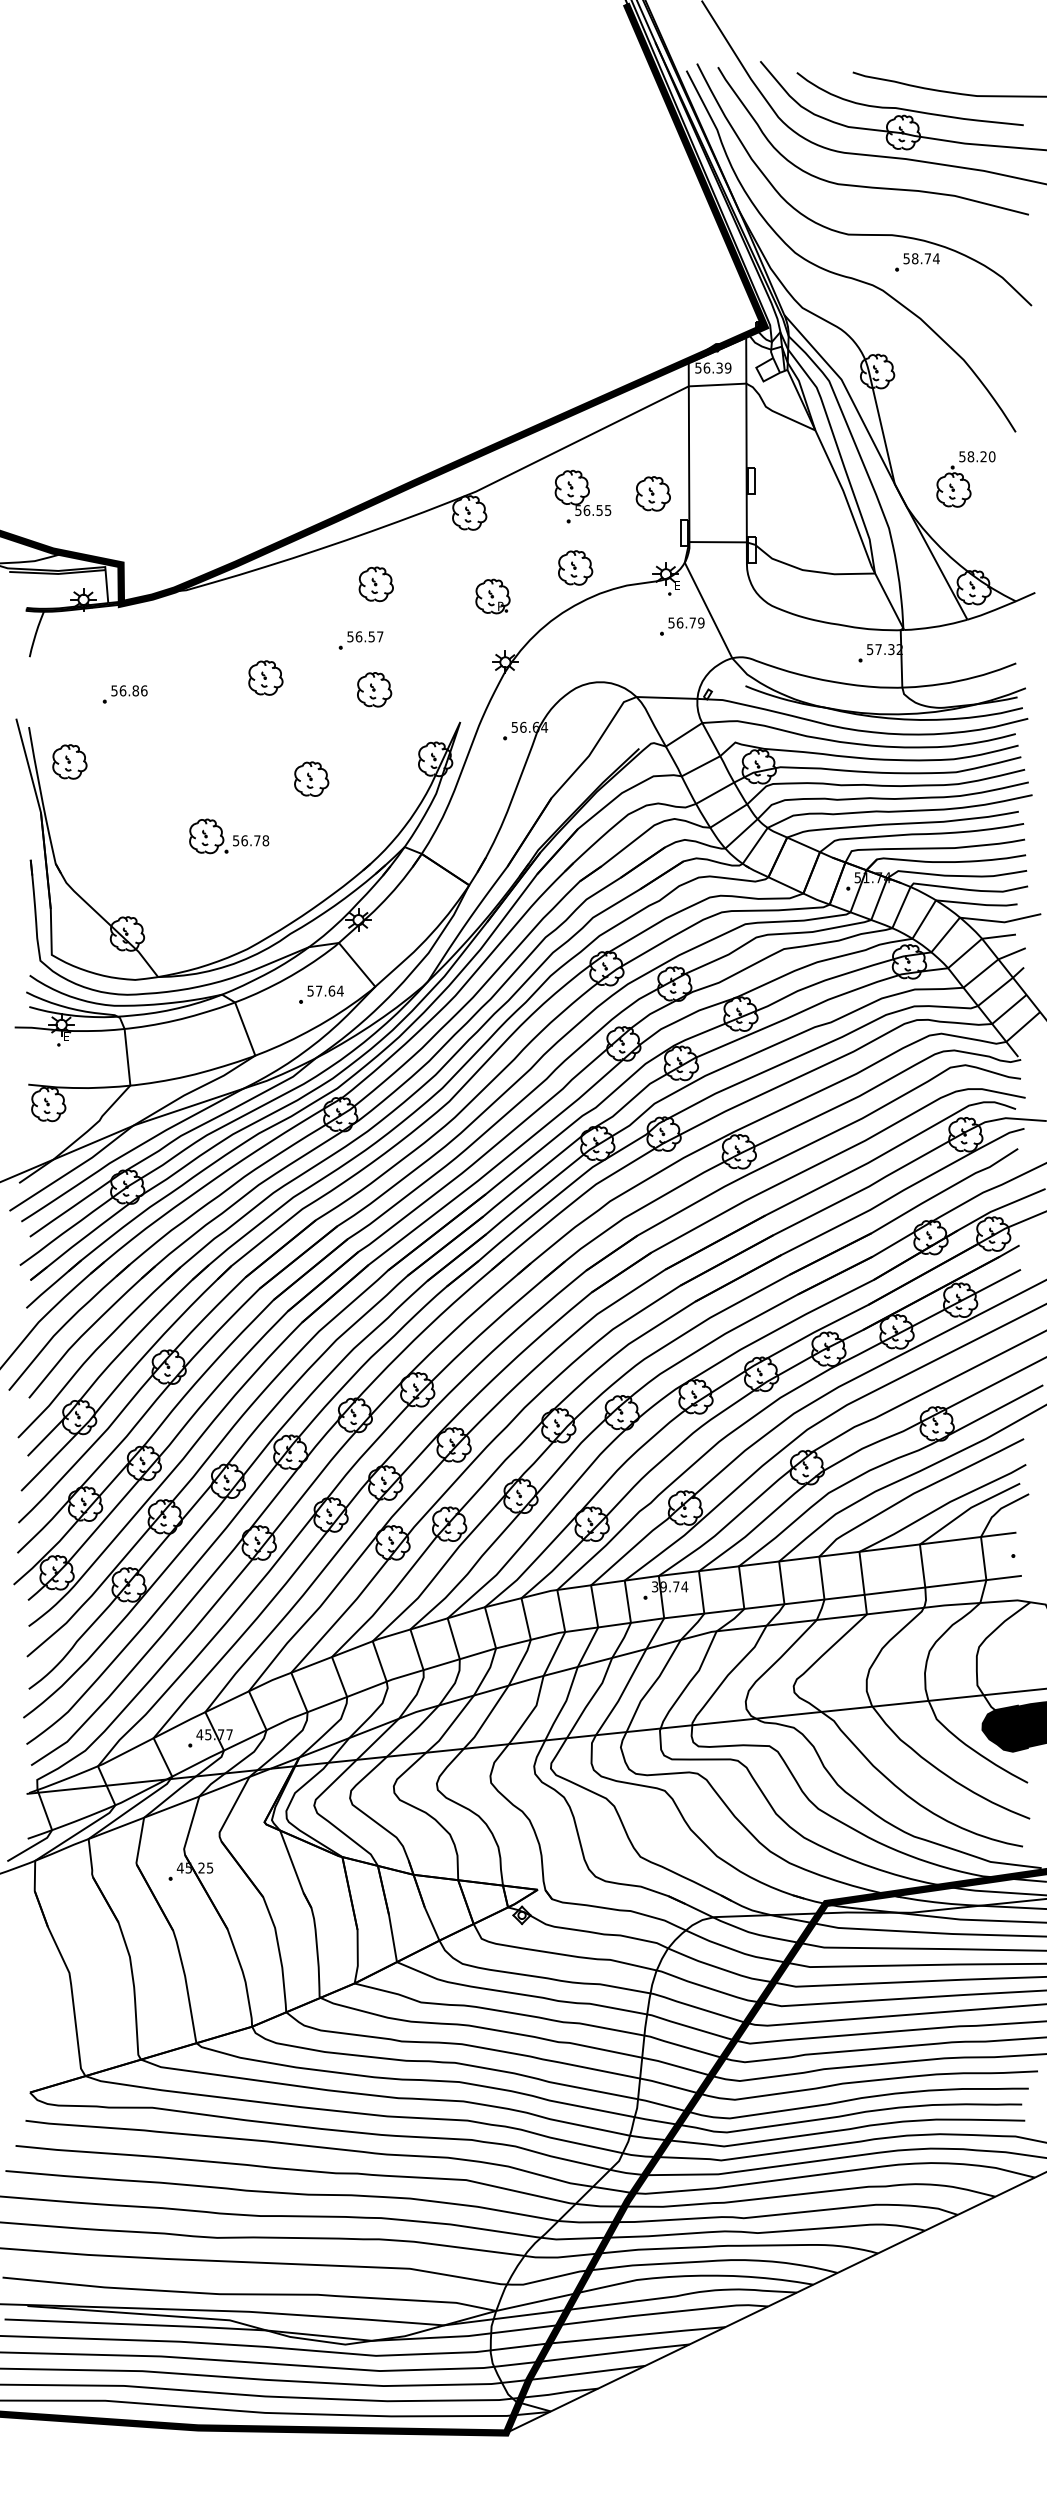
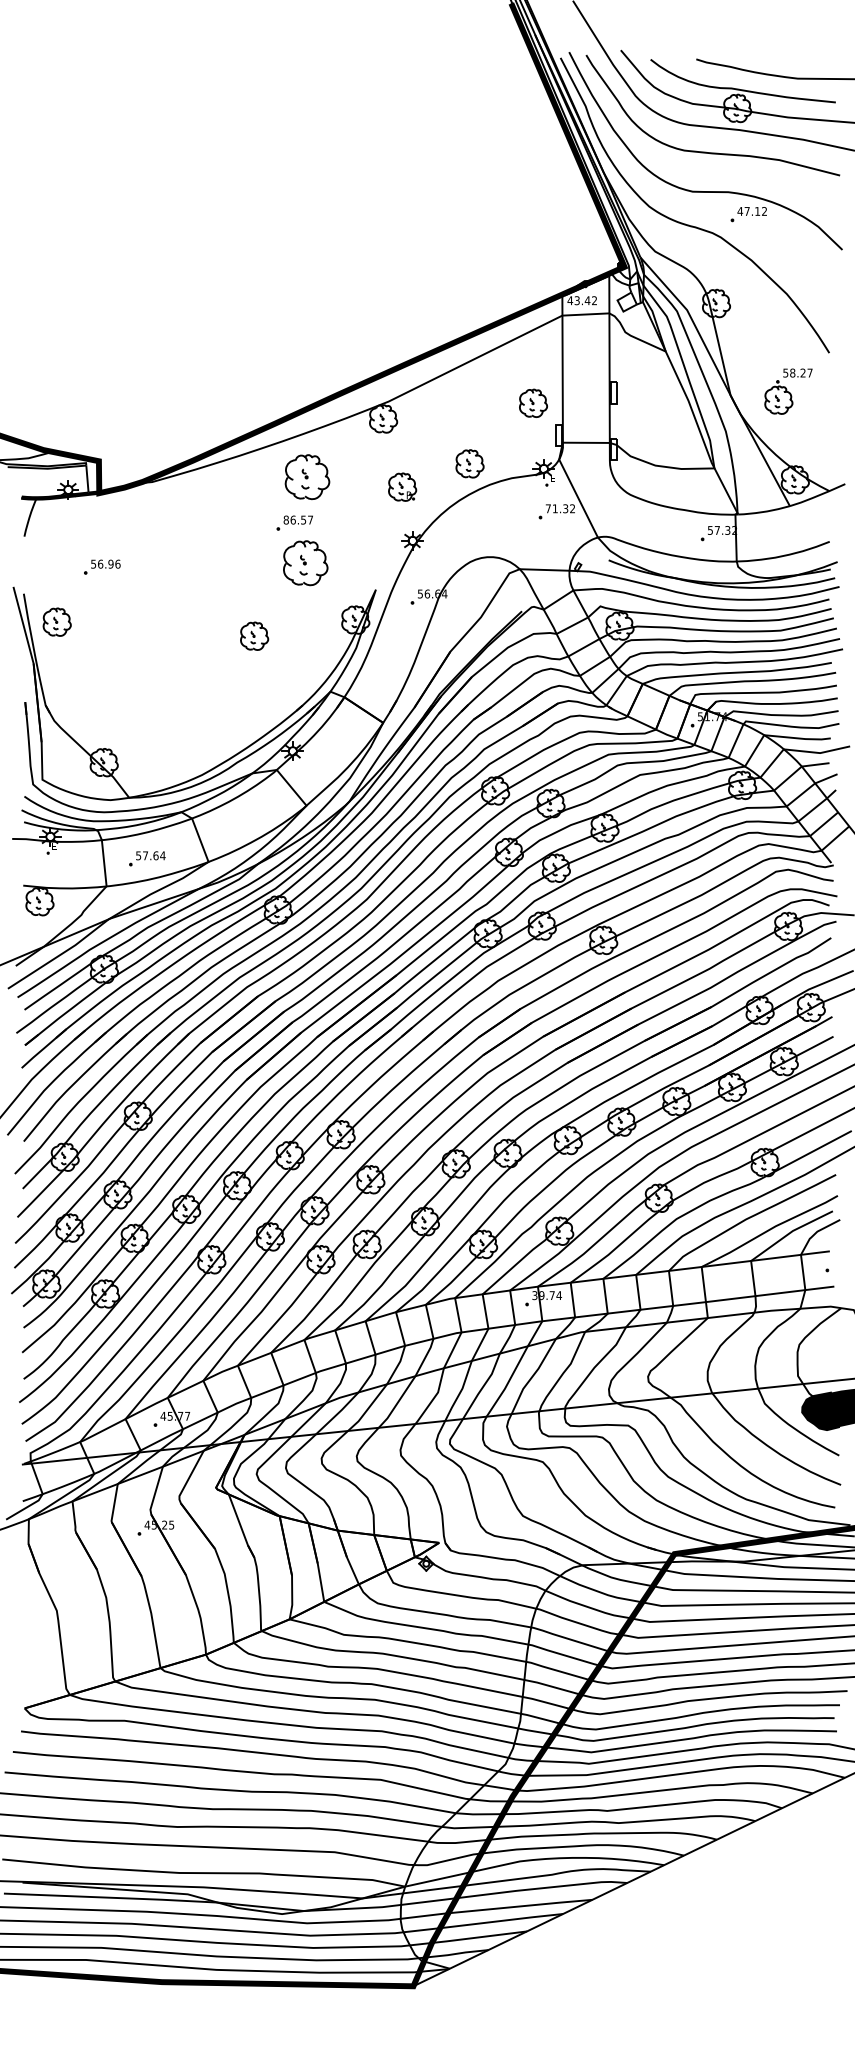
text: (921, 258) -> (752, 211), 58.74 -> 47.12
text: (712, 367) -> (581, 300), 56.39 -> 43.42
text: (991, 456) -> (809, 372), 58.20 -> 58.27
part: (582, 496) -> (475, 405), removed
part: (375, 584) -> (306, 477), size x1.6
text: (686, 622) -> (560, 508), 56.79 -> 71.32
text: (350, 636) -> (286, 519), 56.57 -> 86.57
part: (265, 677) -> (216, 553), removed
part: (374, 689) -> (305, 563), size x1.6
text: (135, 690) -> (110, 563), 56.86 -> 56.96
part: (229, 836) -> (187, 683), removed
part: (321, 994) -> (147, 858), moved

